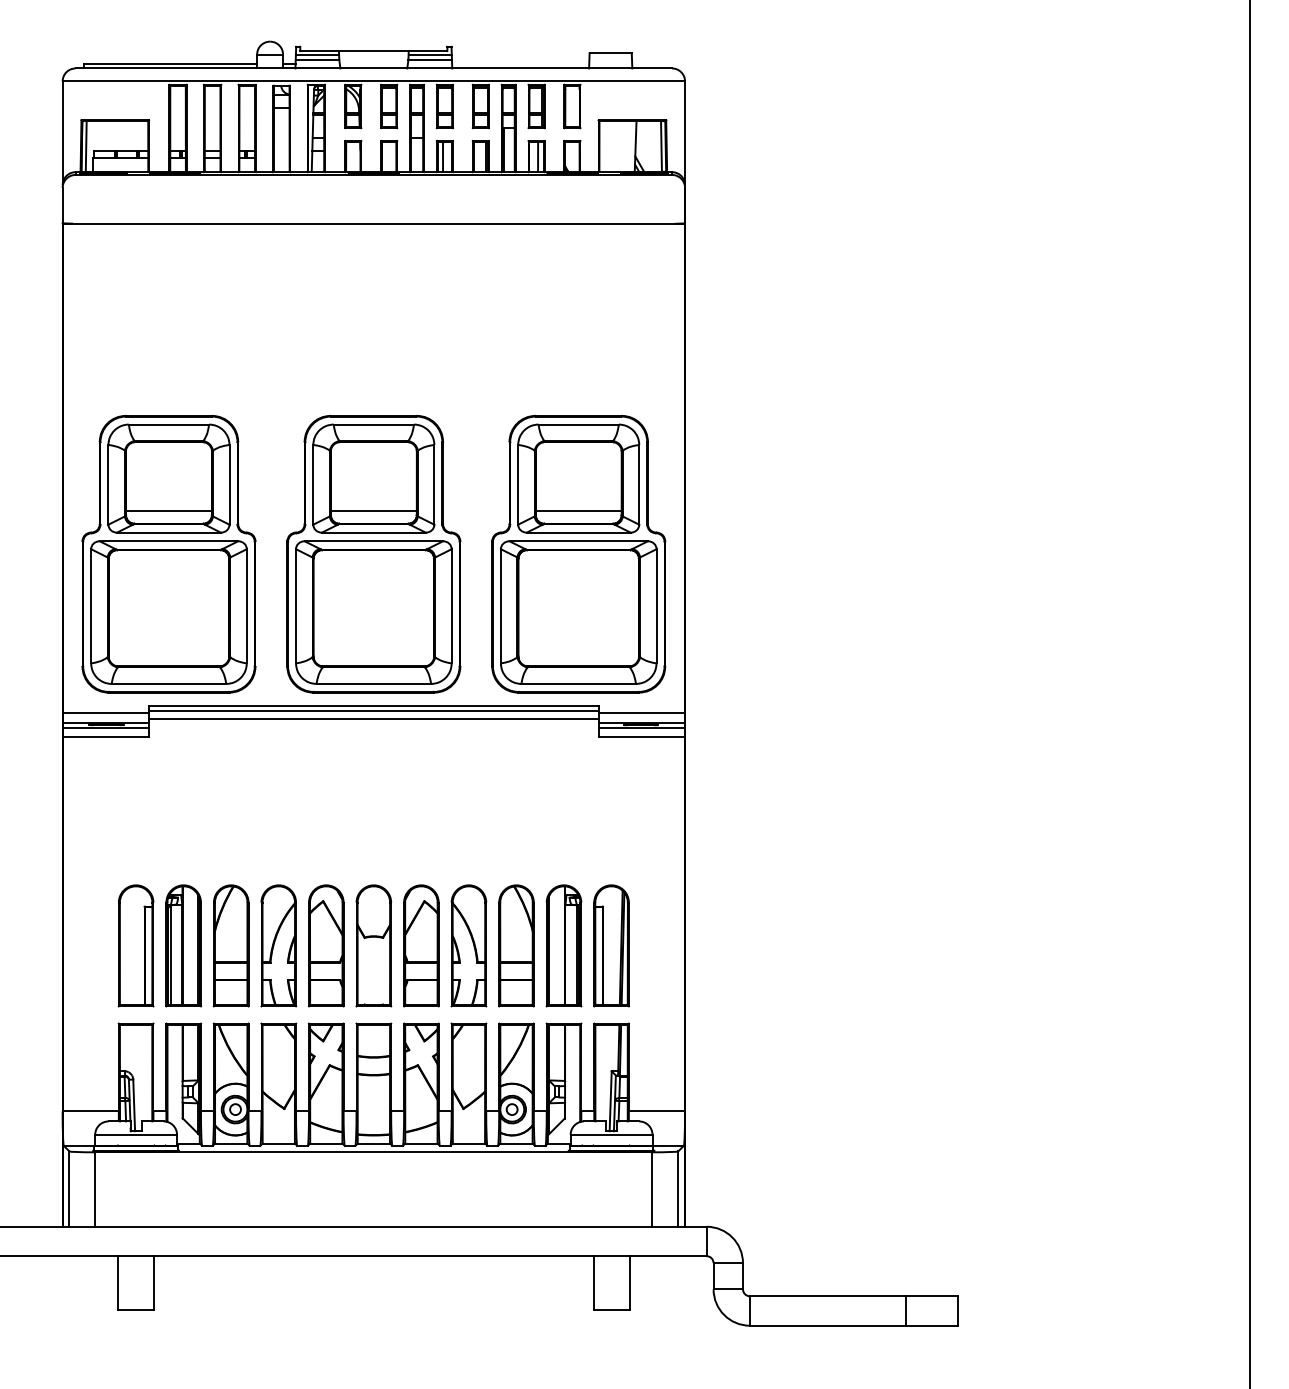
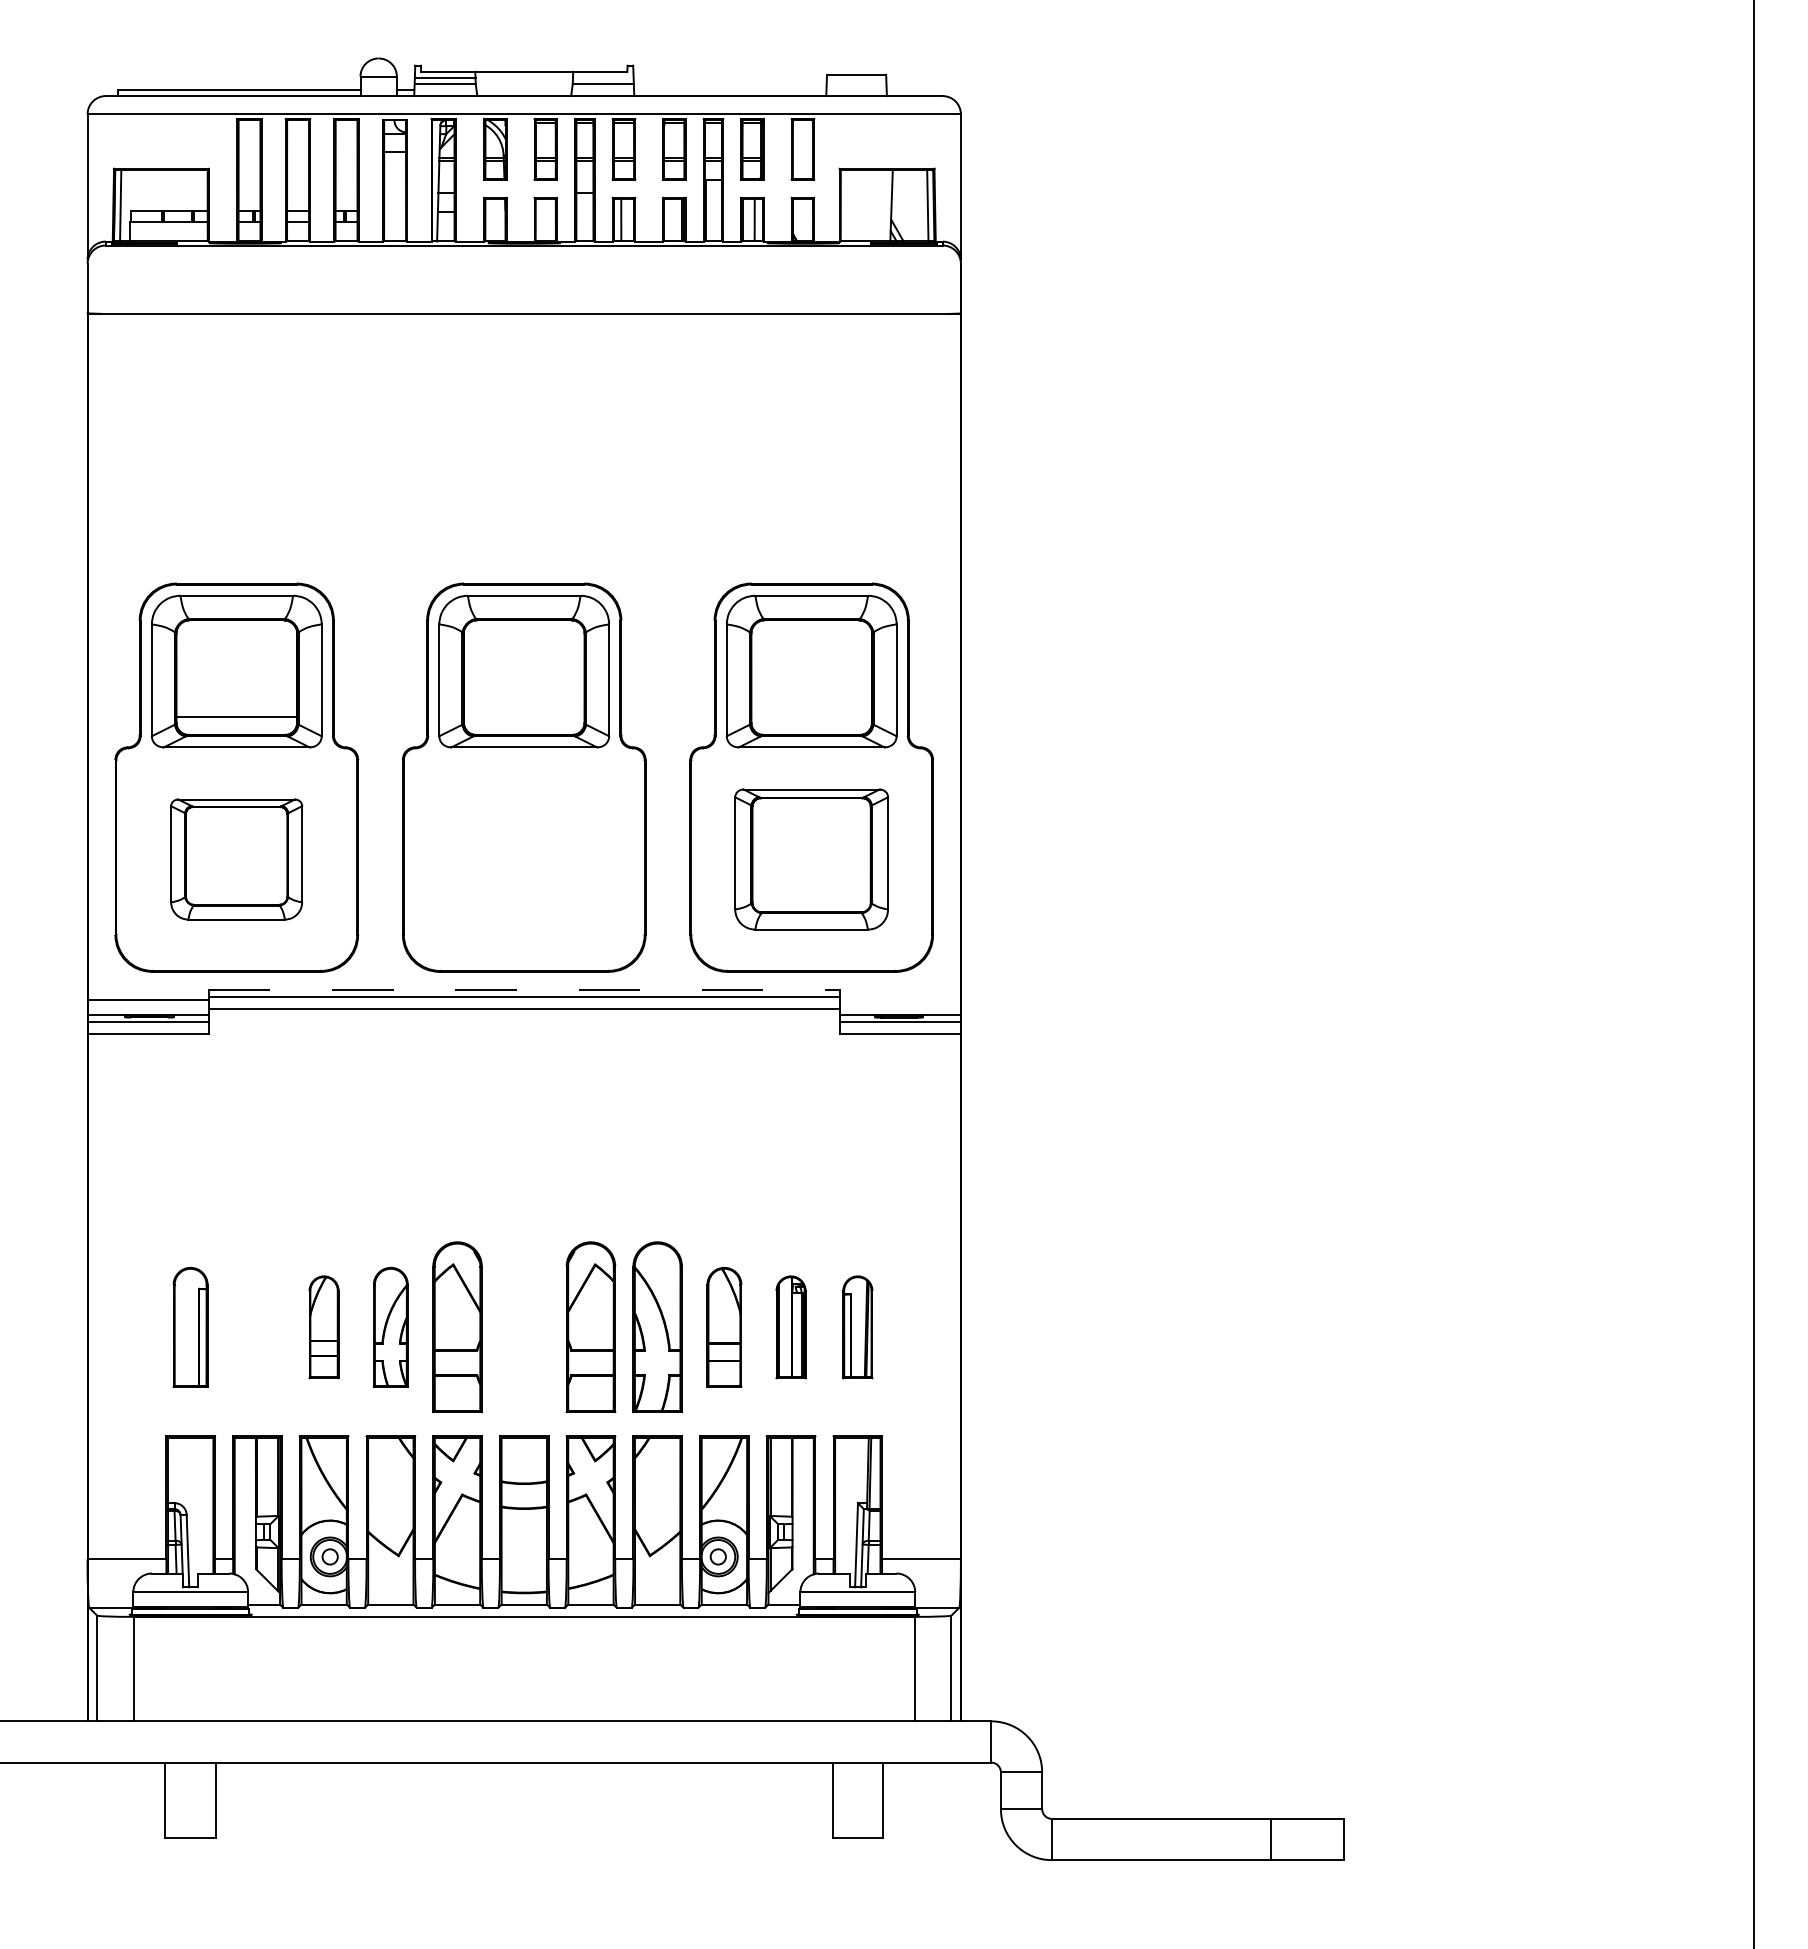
line: (430, 55) -> (603, 77), removed
line: (373, 511) -> (523, 717), removed
line: (578, 511) -> (811, 717), removed
part: (168, 612) -> (236, 859), size x0.6
part: (374, 612) -> (524, 859), removed
part: (578, 612) -> (811, 859), size x0.7
line: (374, 705) -> (524, 989), solid -> dashed
line: (641, 713) -> (899, 1000), removed
part: (135, 946) -> (190, 1327), size x0.7
part: (183, 946) -> (257, 1327), removed
part: (230, 946) -> (323, 1327), size x0.6
part: (278, 946) -> (390, 1327), size x0.7
part: (374, 946) -> (524, 1327), removed
part: (516, 946) -> (724, 1327), size x0.7
part: (563, 946) -> (790, 1327), size x0.6
part: (611, 946) -> (857, 1327), size x0.6

